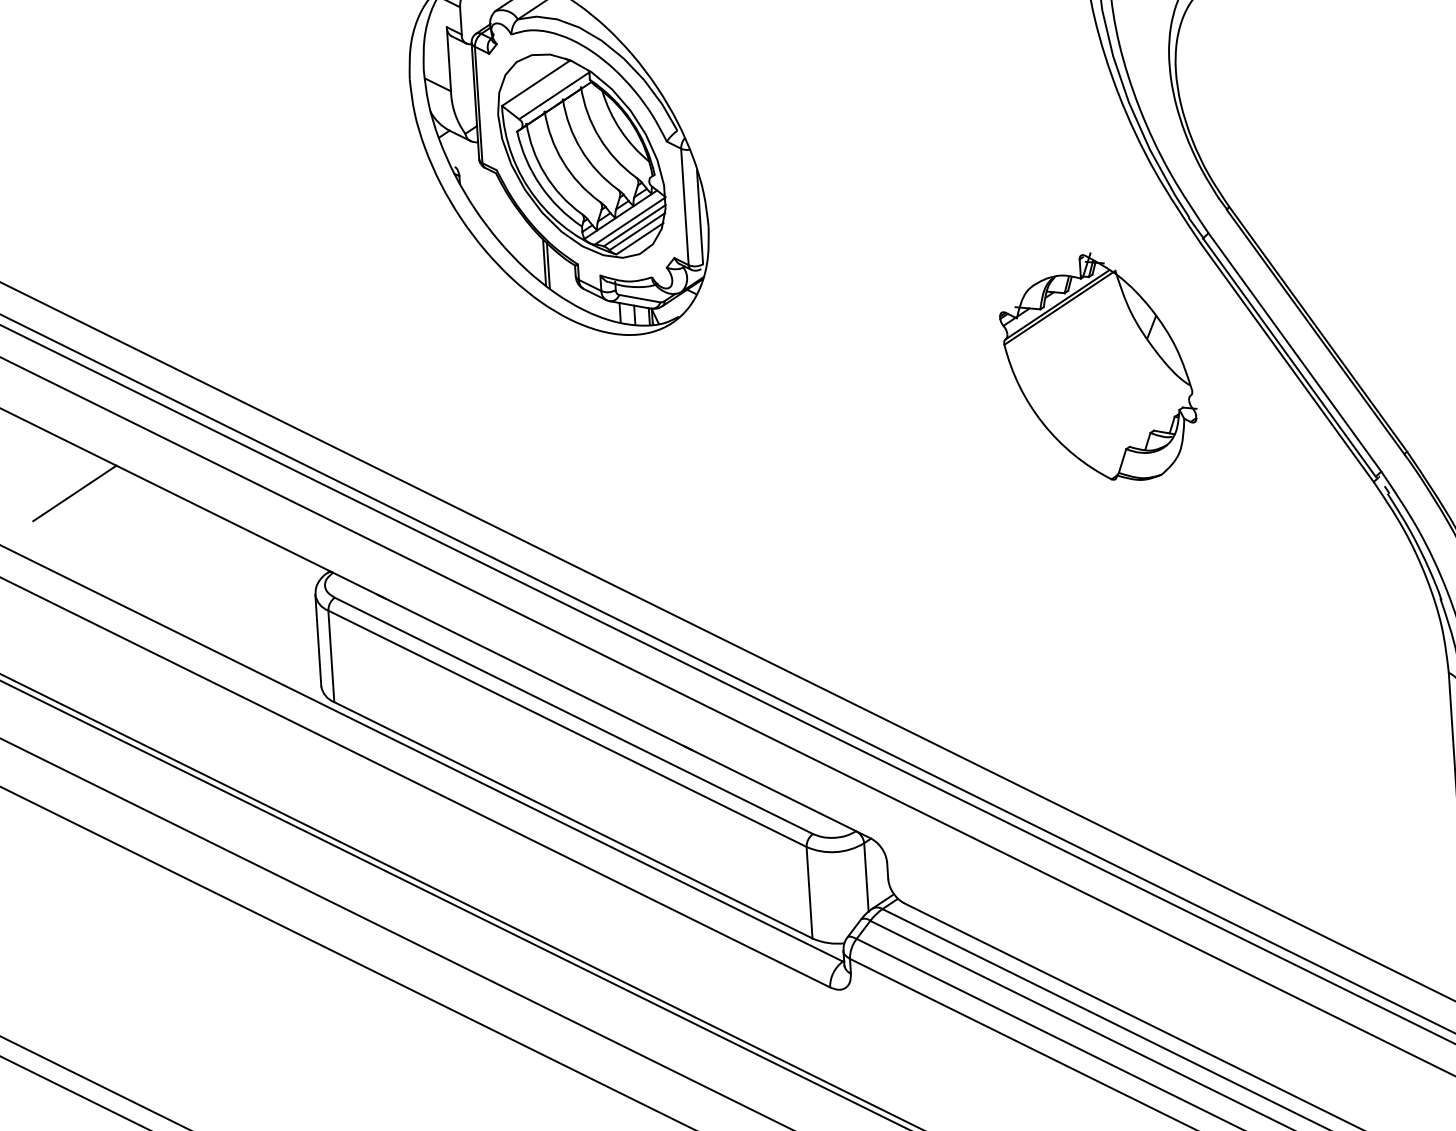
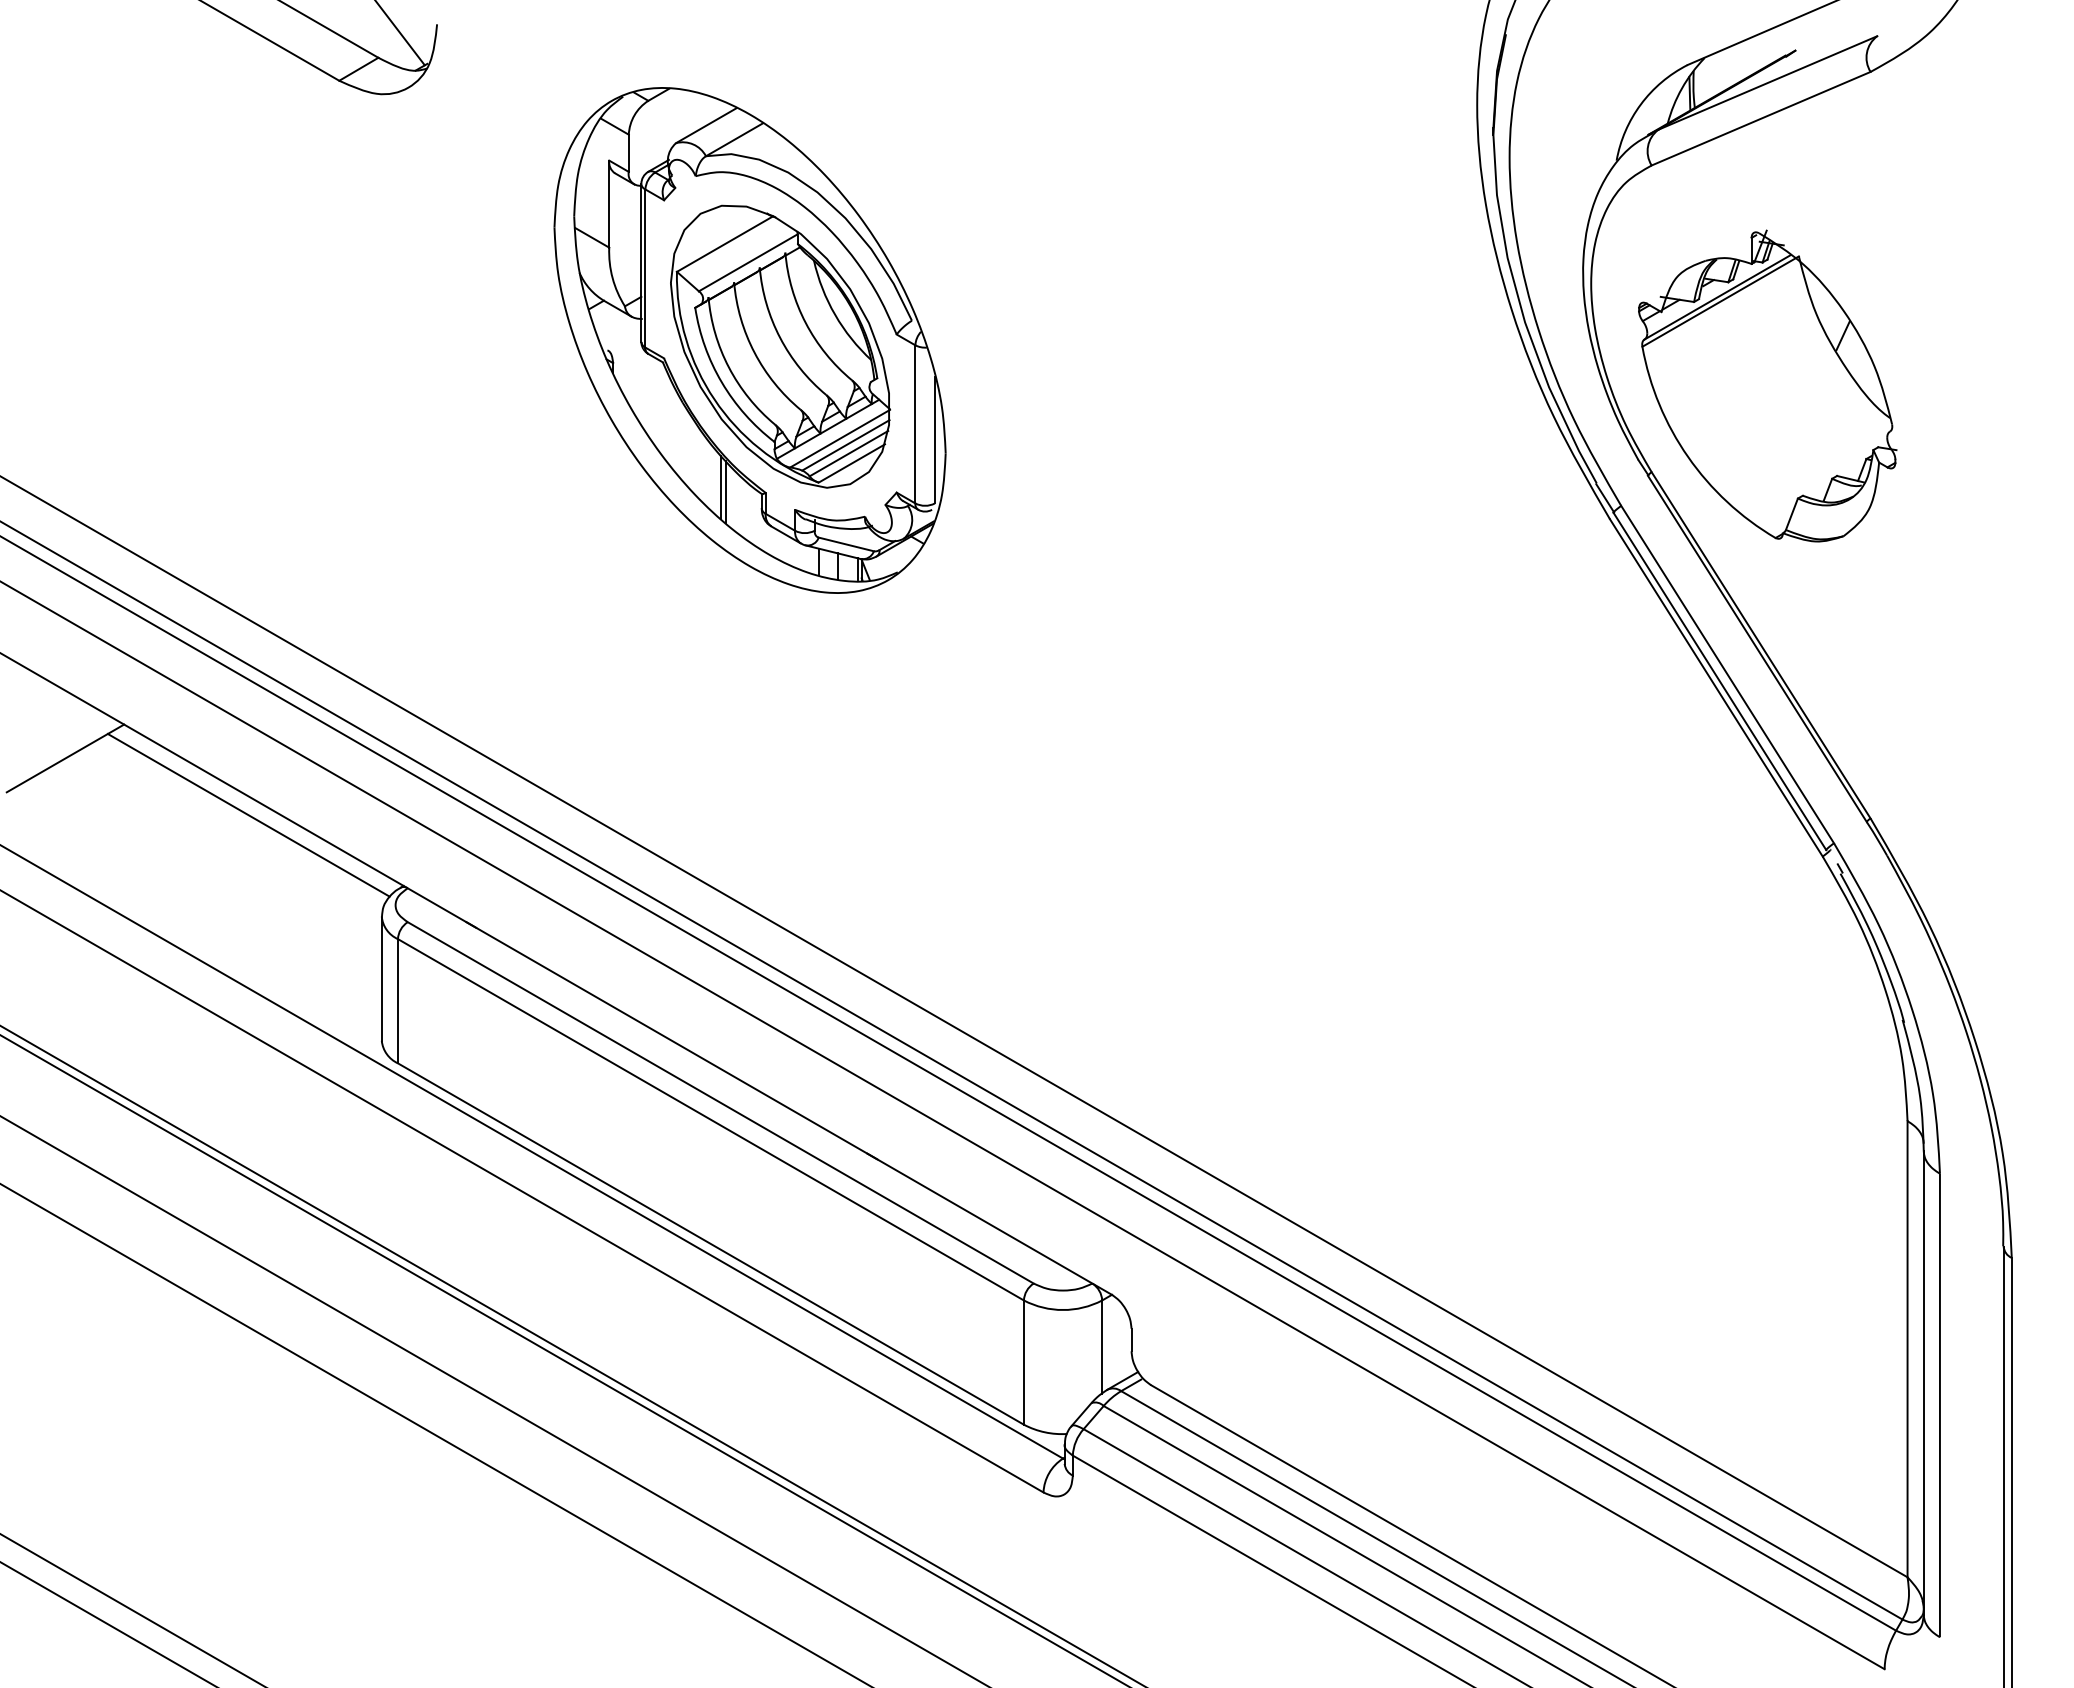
part: (1098, 367) -> (1767, 385), moved
line: (212, 525) -> (248, 814), added

